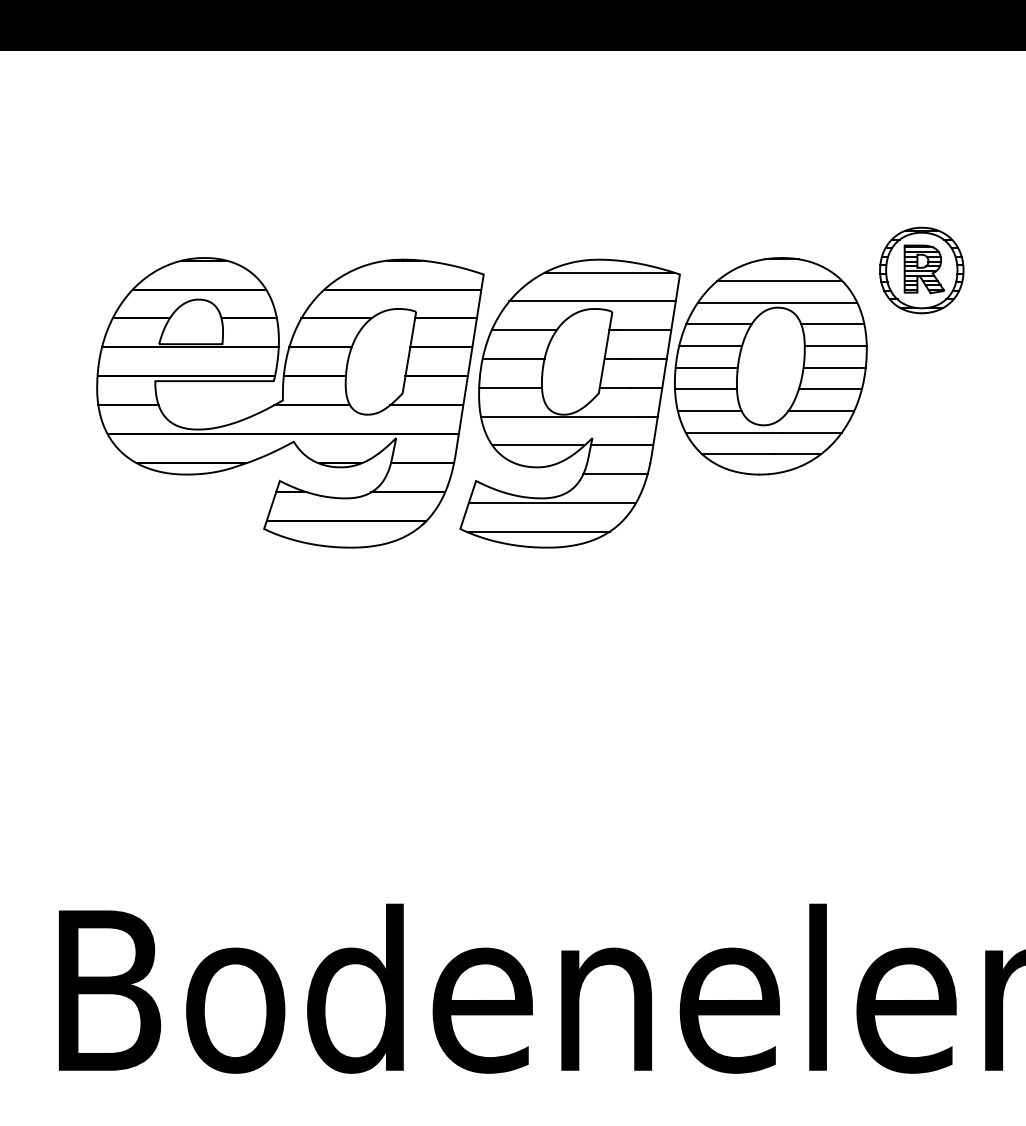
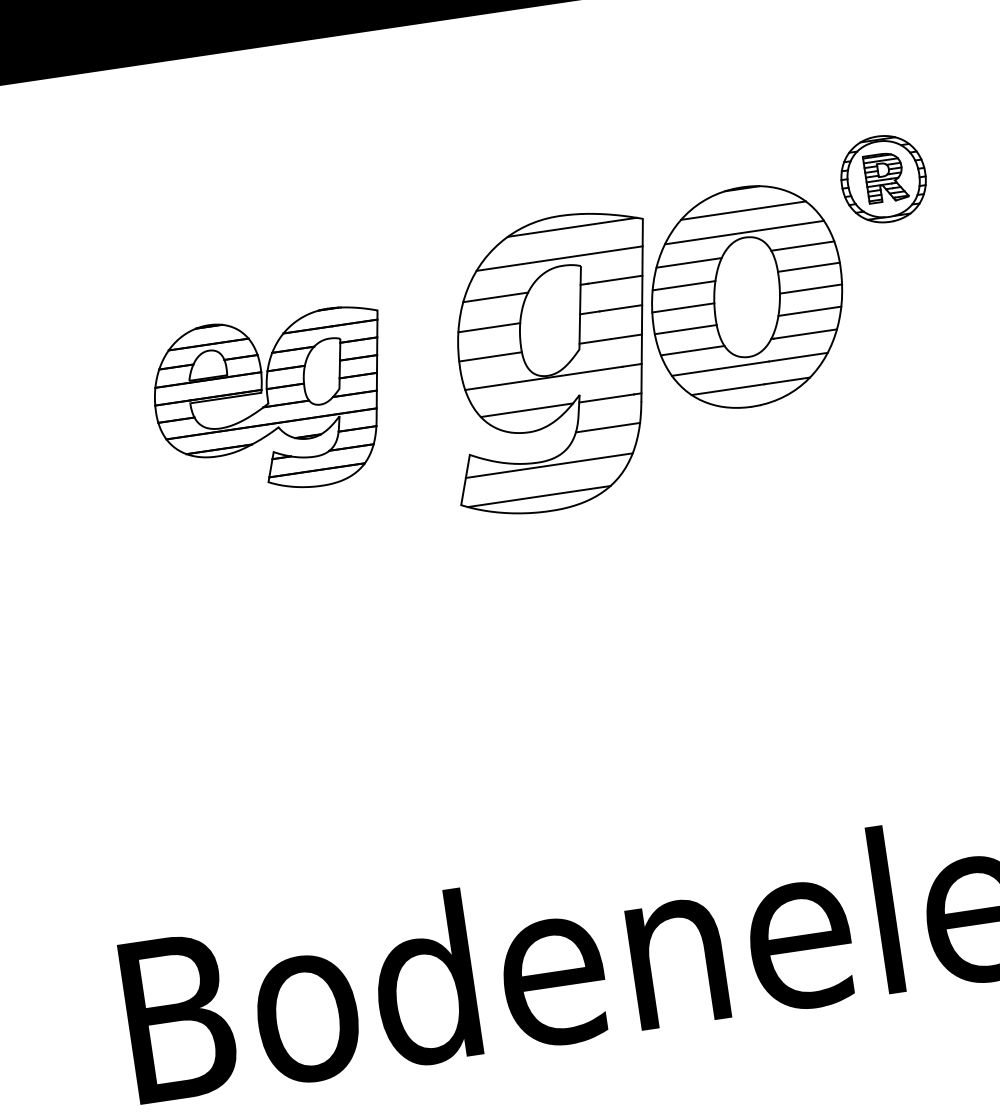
part: (290, 402) -> (273, 403), size x0.6

